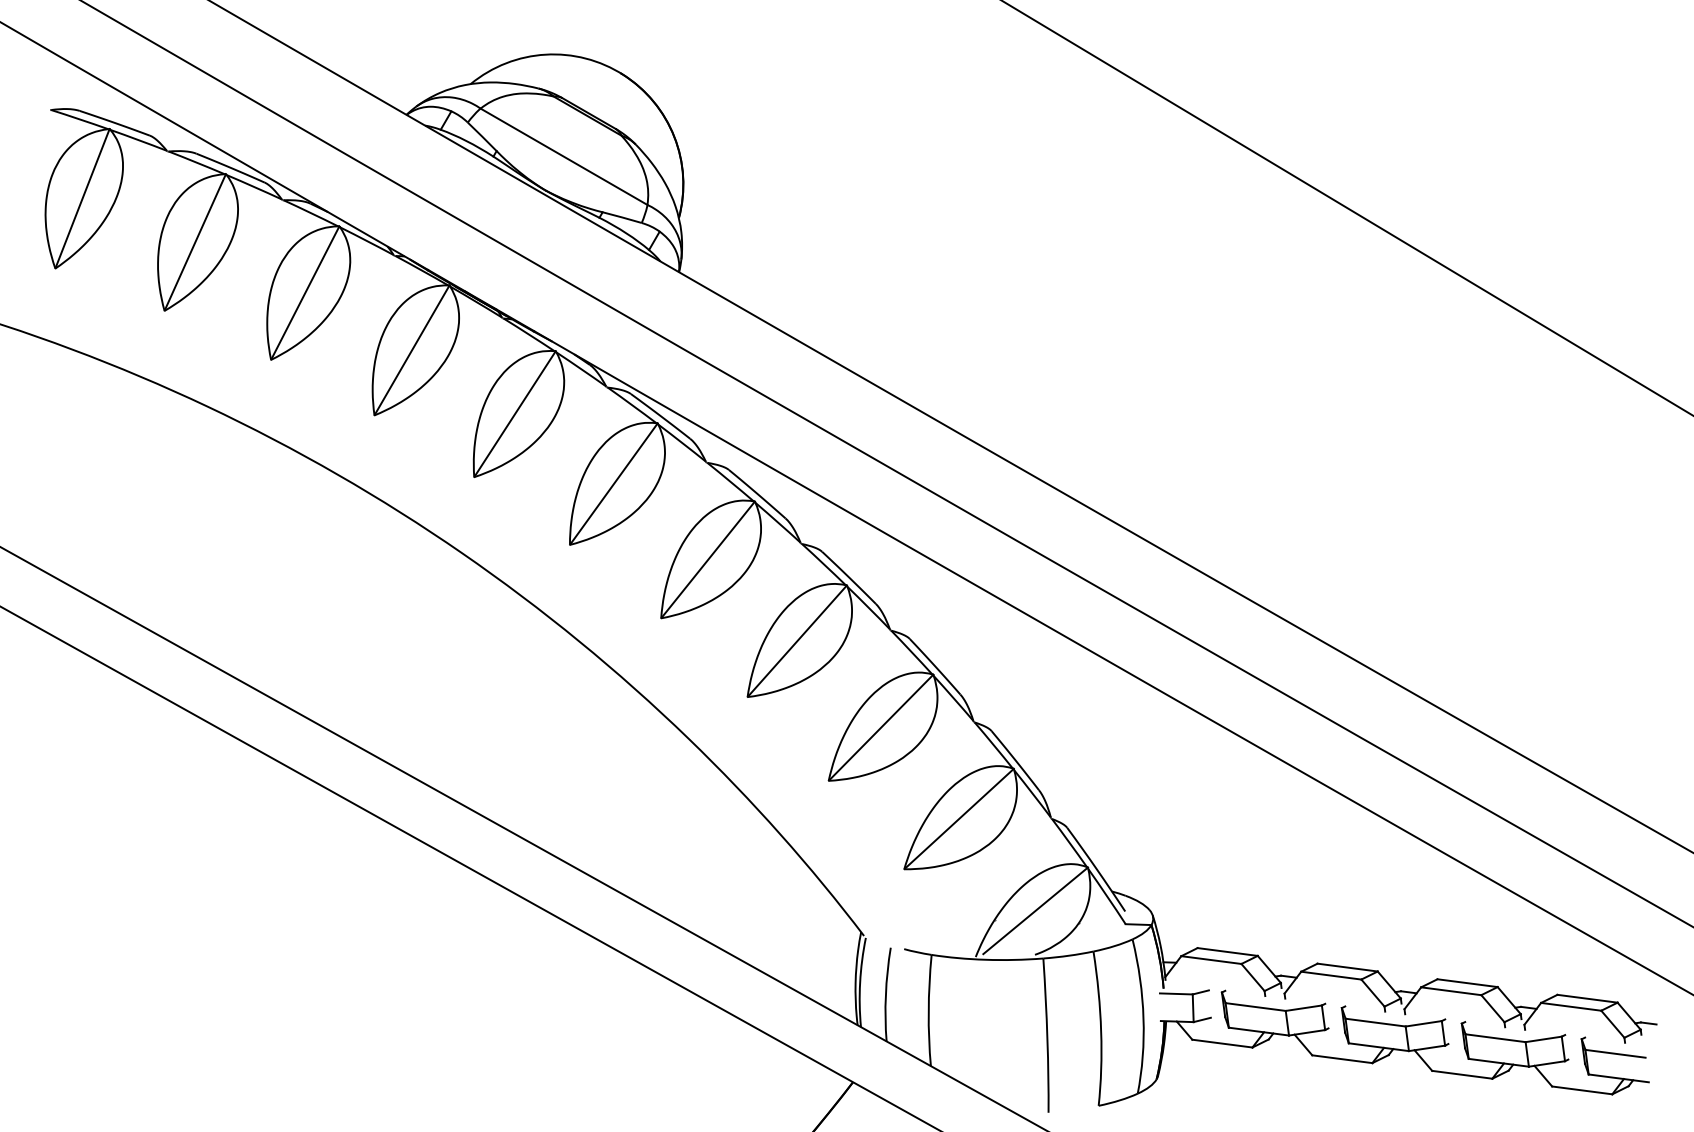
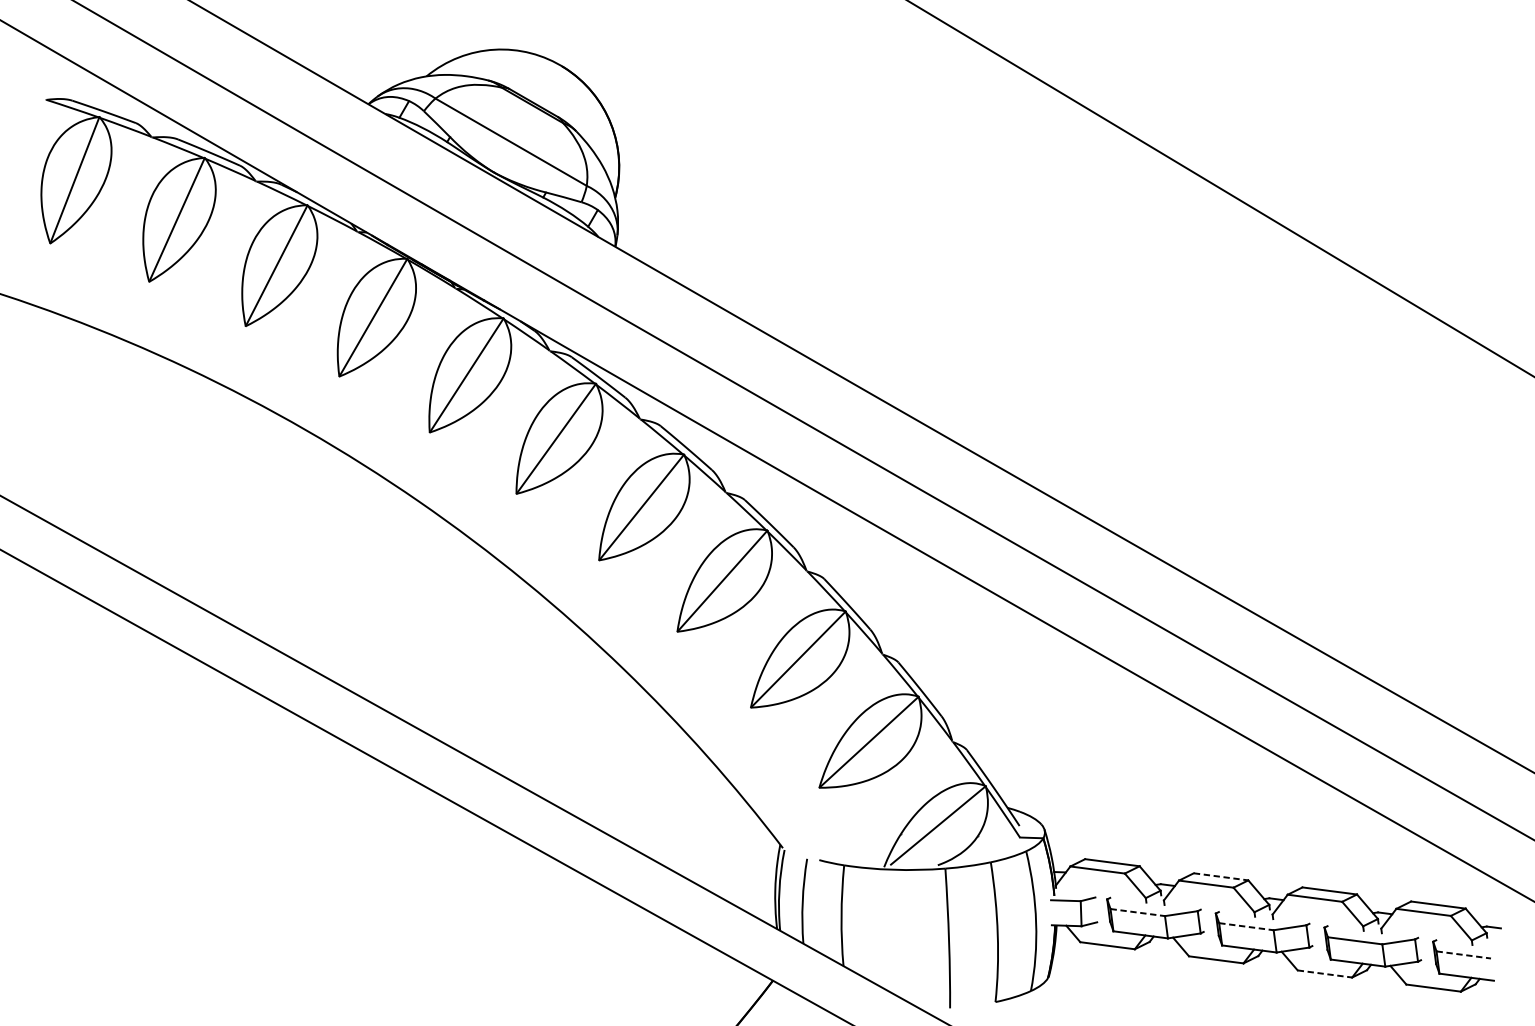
line: (1348, 967) -> (1221, 876), solid -> dashed
line: (1256, 1007) -> (1138, 912), solid -> dashed
line: (1376, 1022) -> (1247, 926), solid -> dashed
line: (1616, 1053) -> (1464, 954), solid -> dashed
line: (1462, 1074) -> (1325, 973), solid -> dashed

